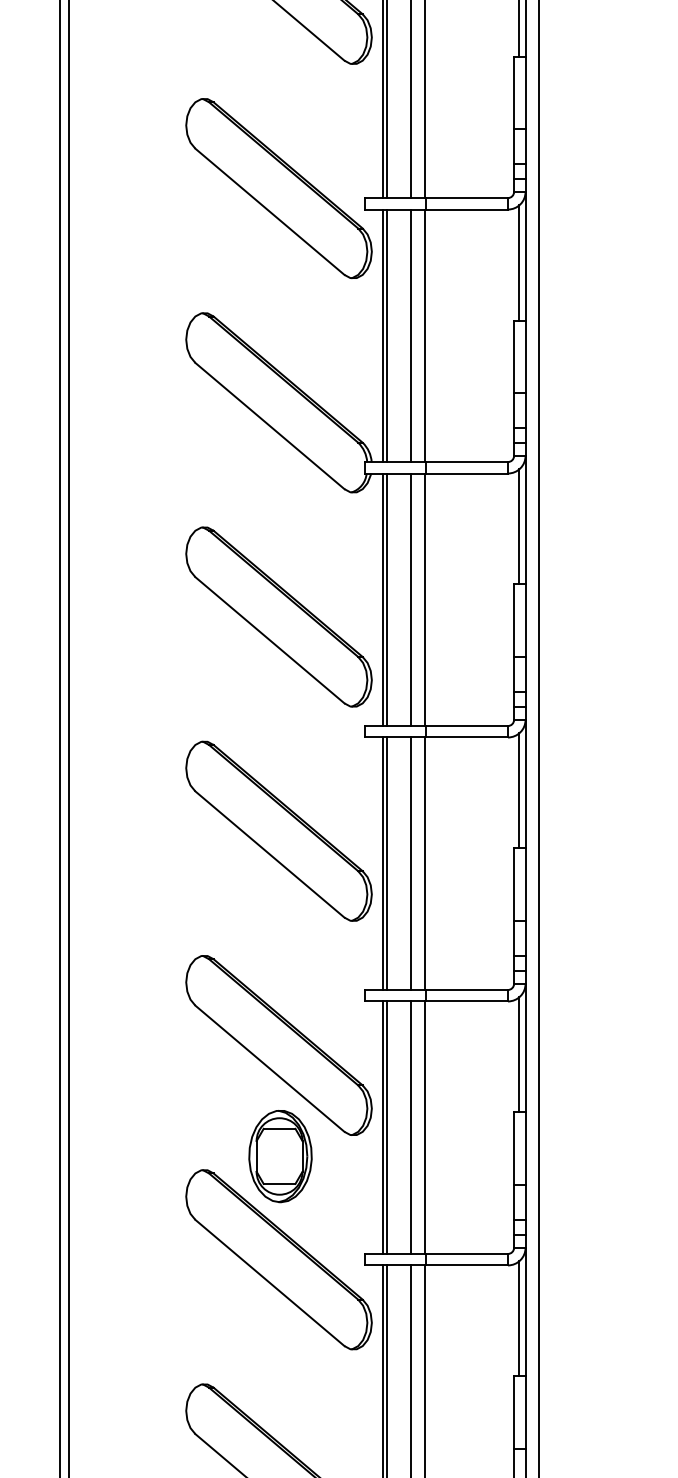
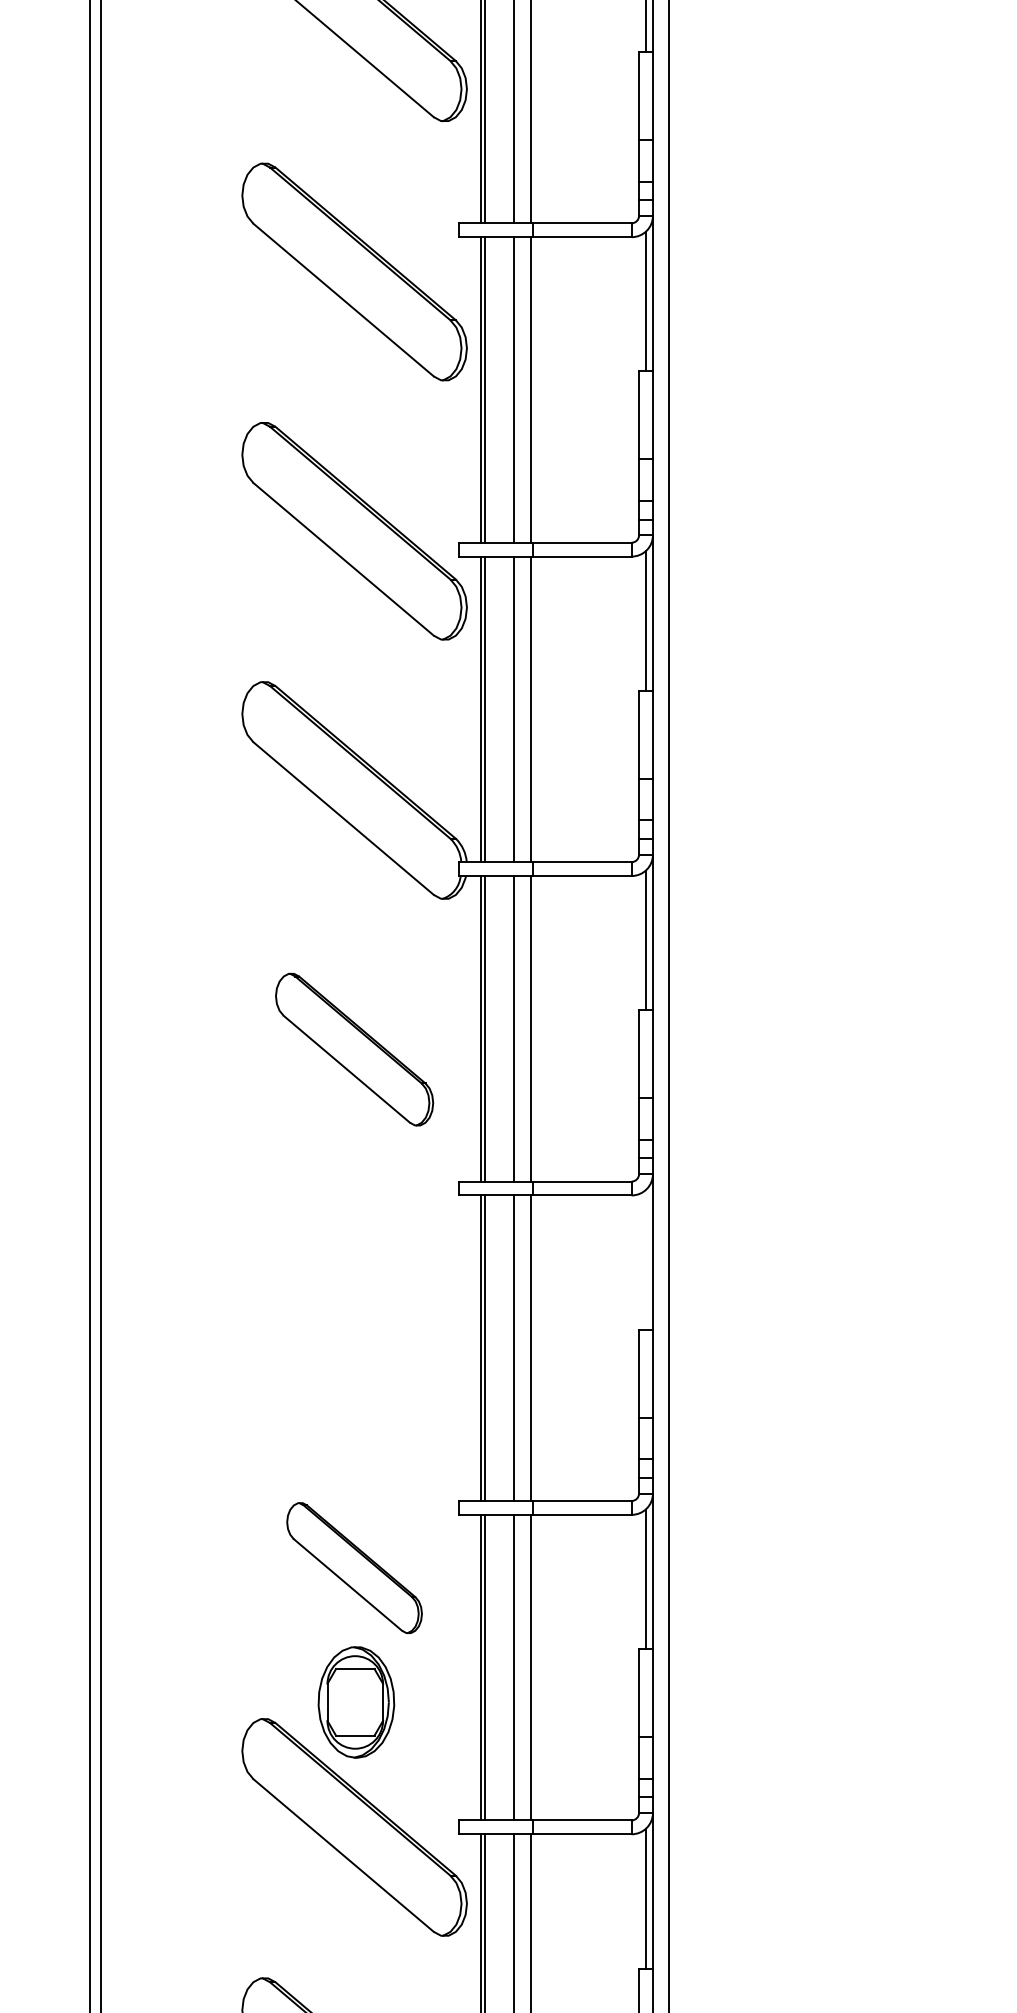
part: (278, 616) -> (354, 1049), size x0.7
line: (519, 790) -> (645, 1259), removed
part: (278, 830) -> (354, 1308), removed
part: (278, 1044) -> (354, 1567), size x0.6

